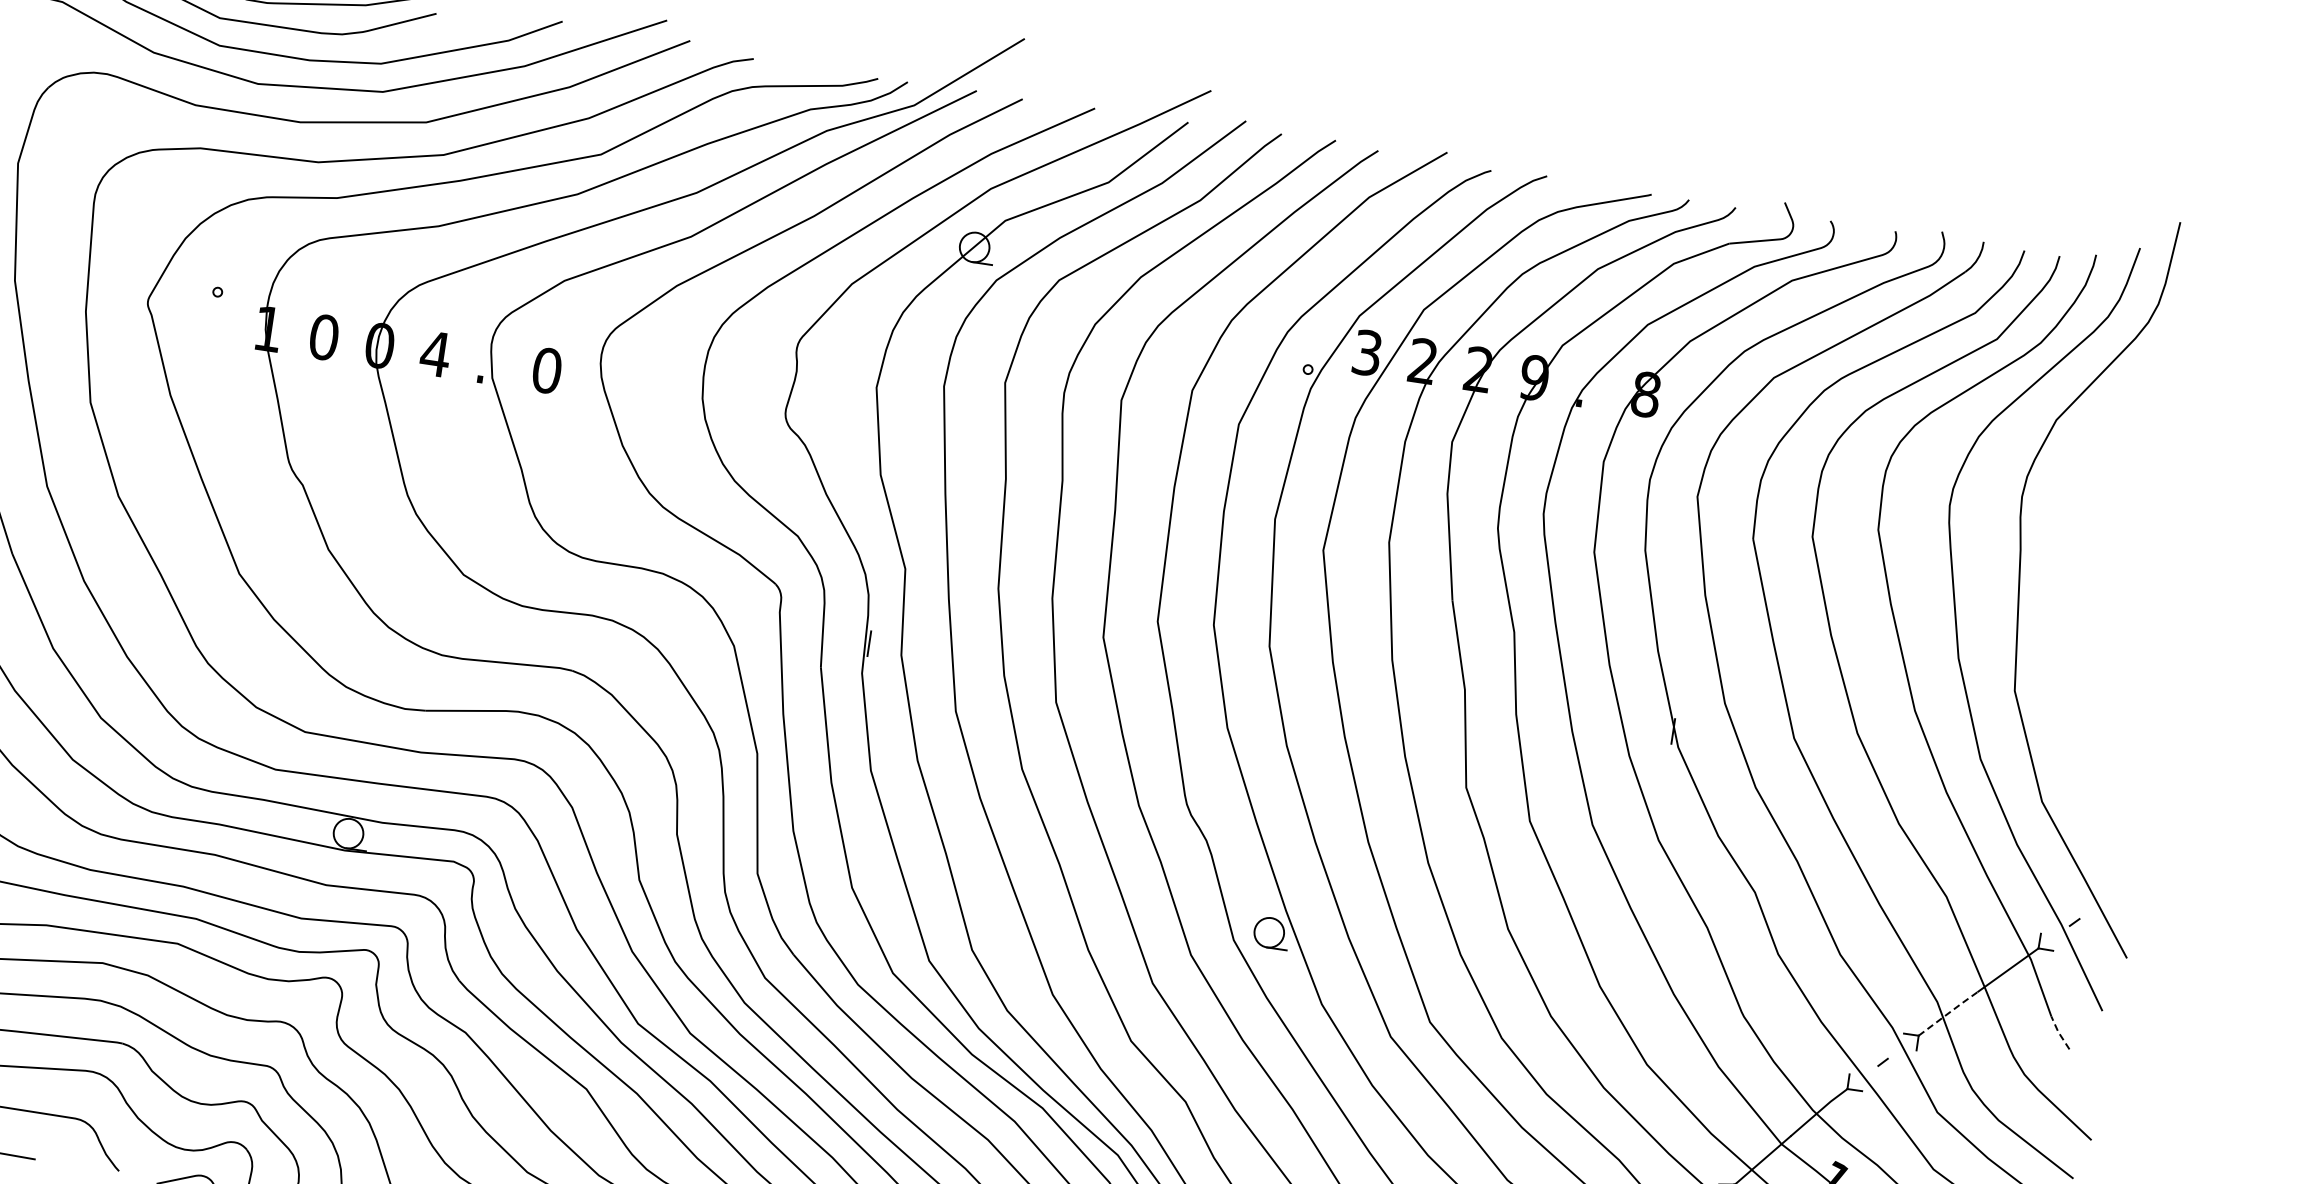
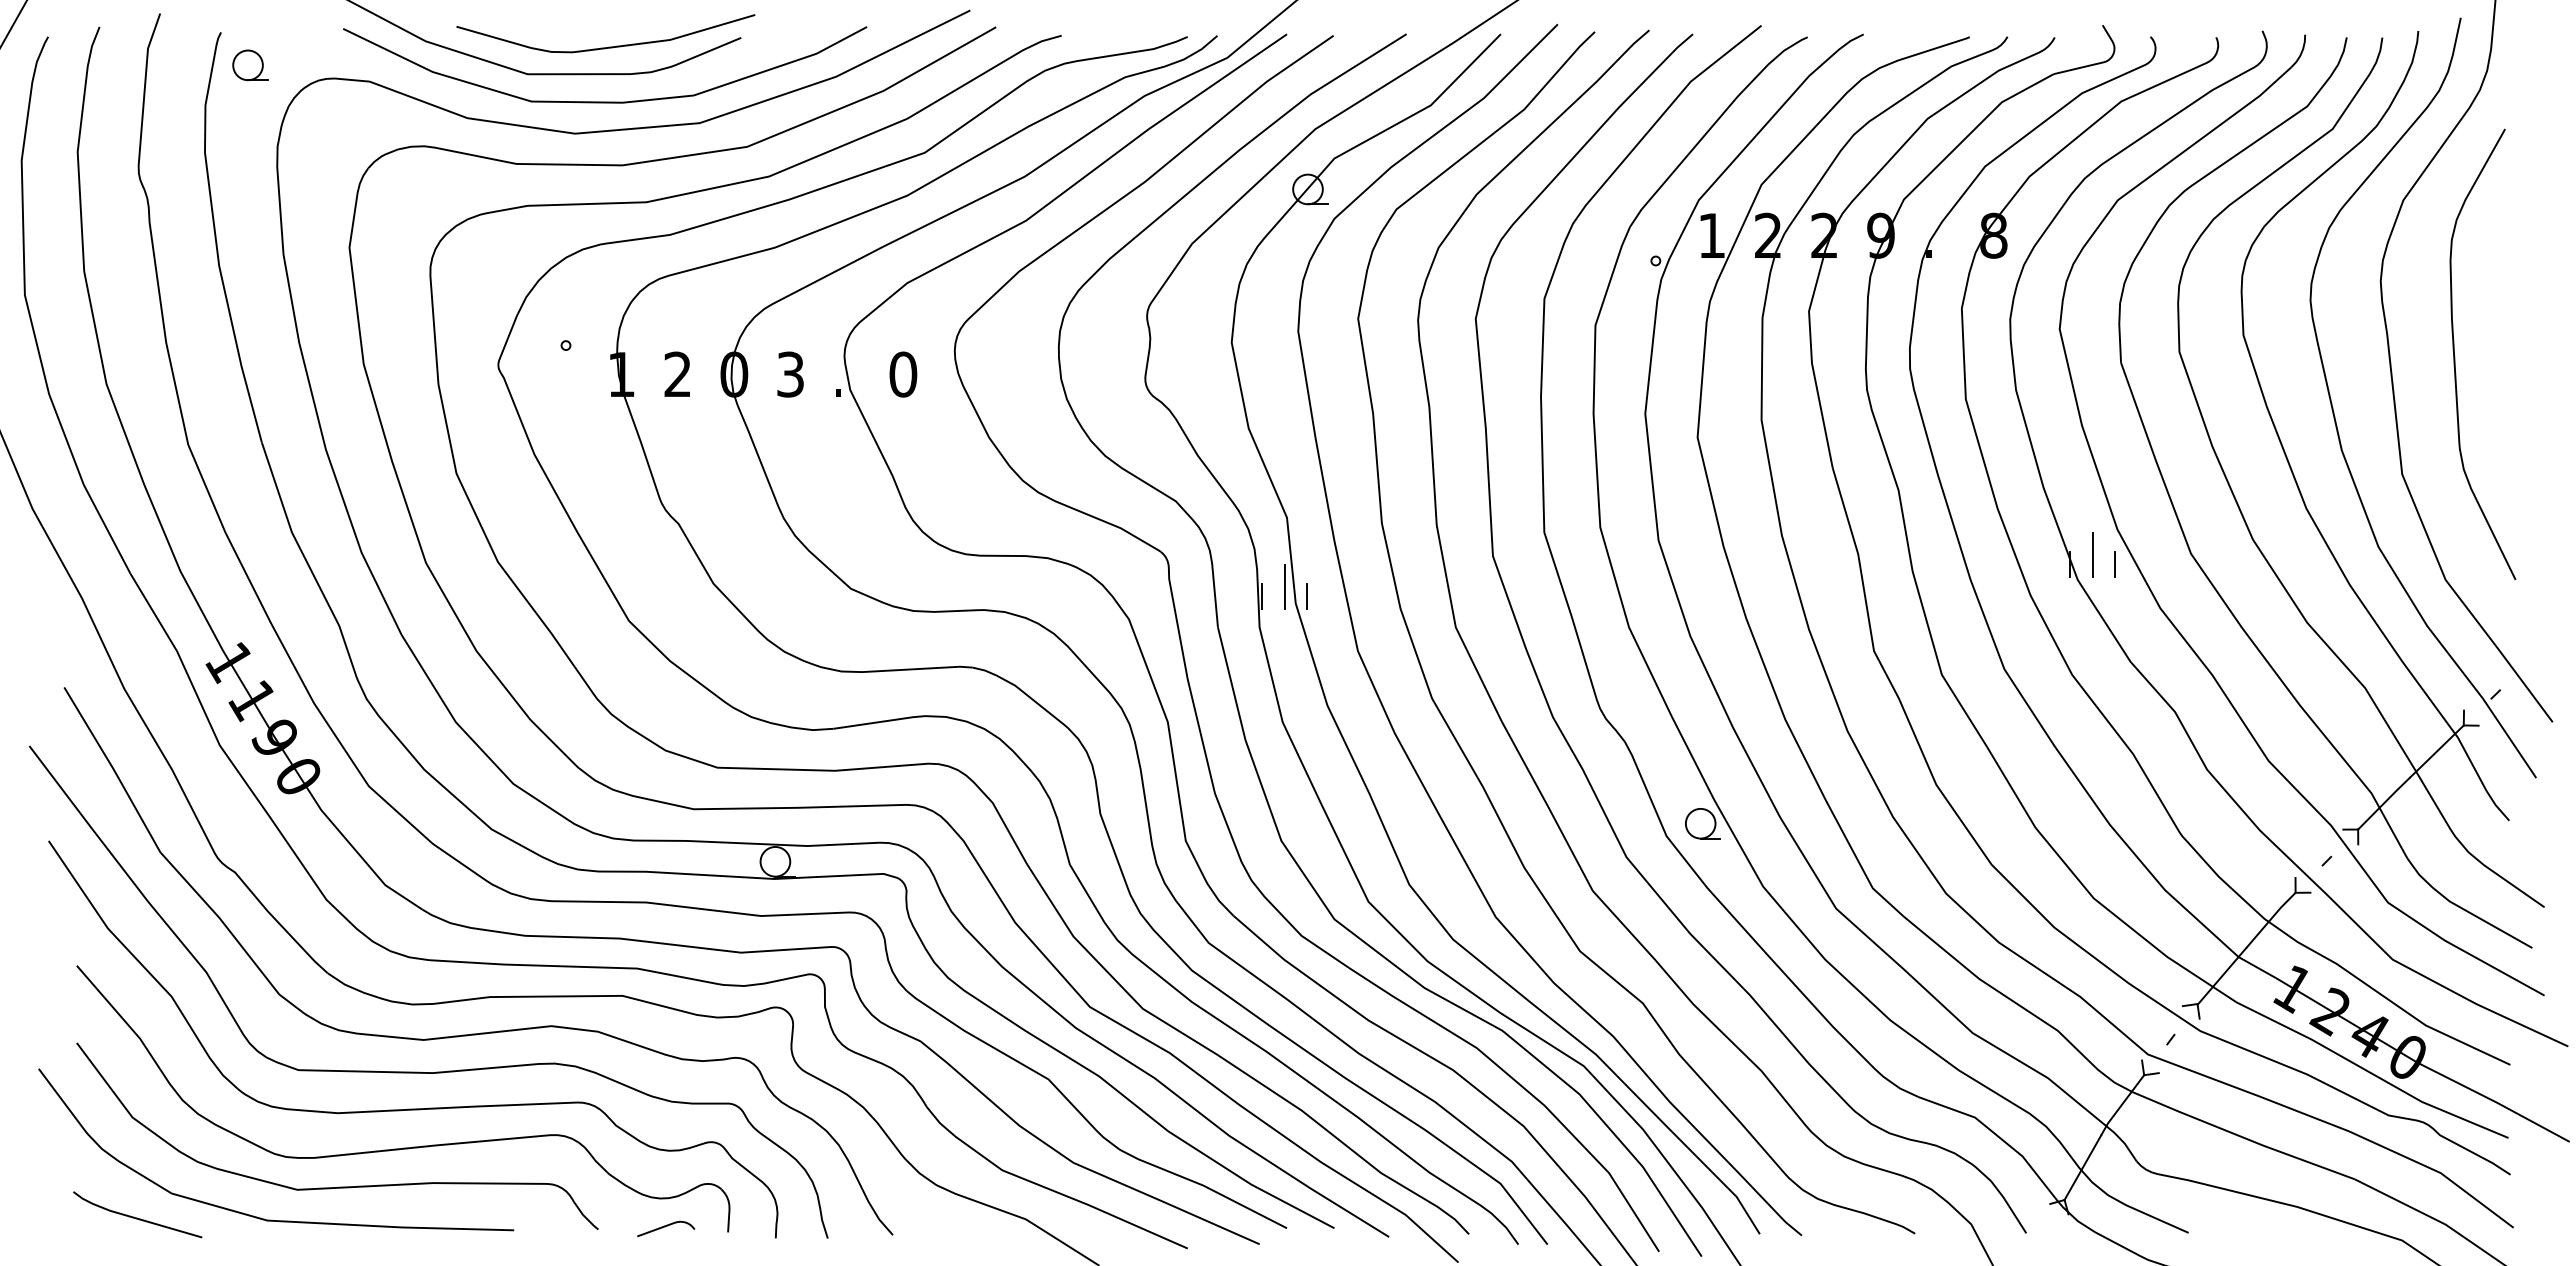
text: (323, 337) -> (677, 374), 0 -> 2
text: (1366, 352) -> (1711, 235), 3 -> 1
text: (435, 353) -> (790, 374), 4 -> 3
curve: (2084, 582) -> (2455, 356), added
line: (892, 636) -> (1284, 586), added
line: (913, 649) -> (1306, 596), added
line: (1696, 724) -> (2092, 554), added
line: (1716, 737) -> (2114, 564), added
line: (1948, 1012) -> (2384, 802), dashed -> solid
line: (2059, 1032) -> (2496, 805), dashed -> solid

